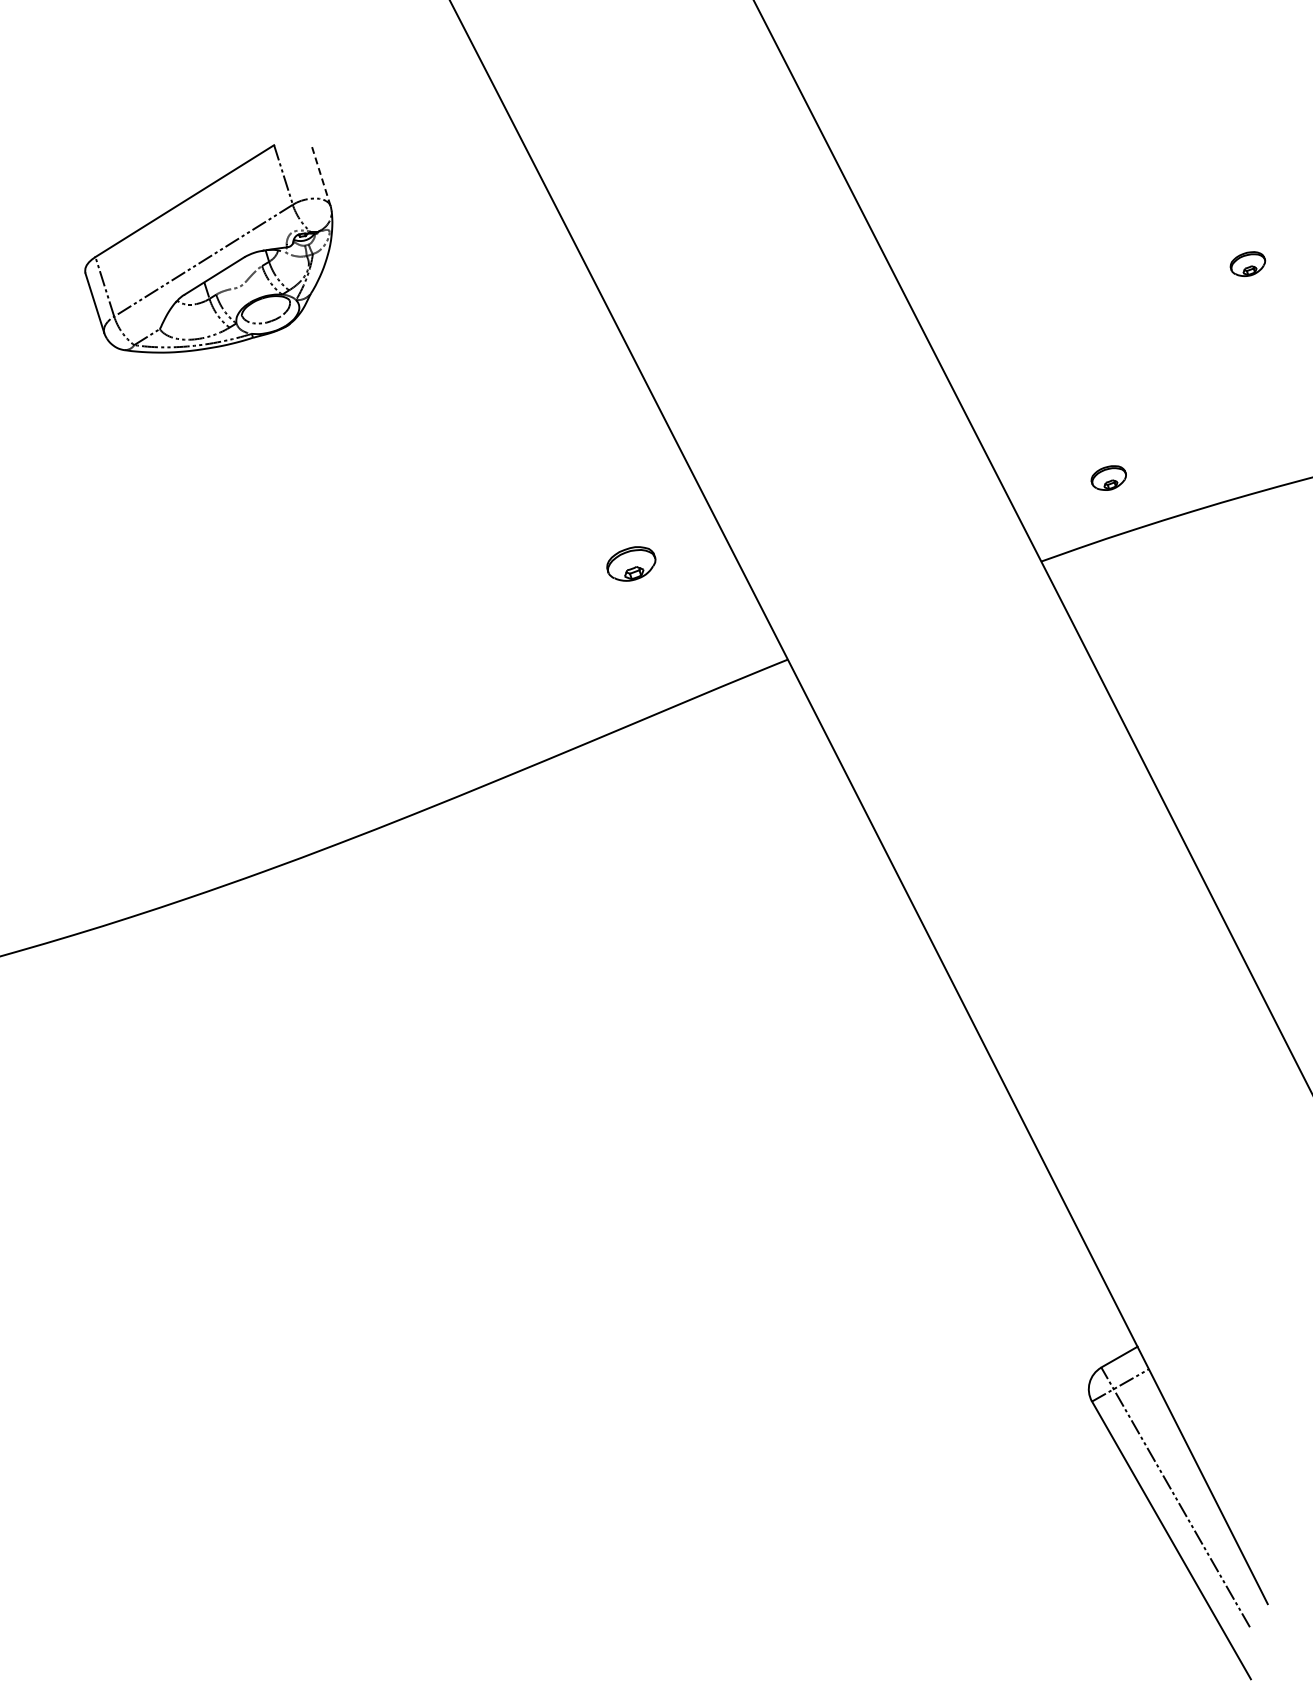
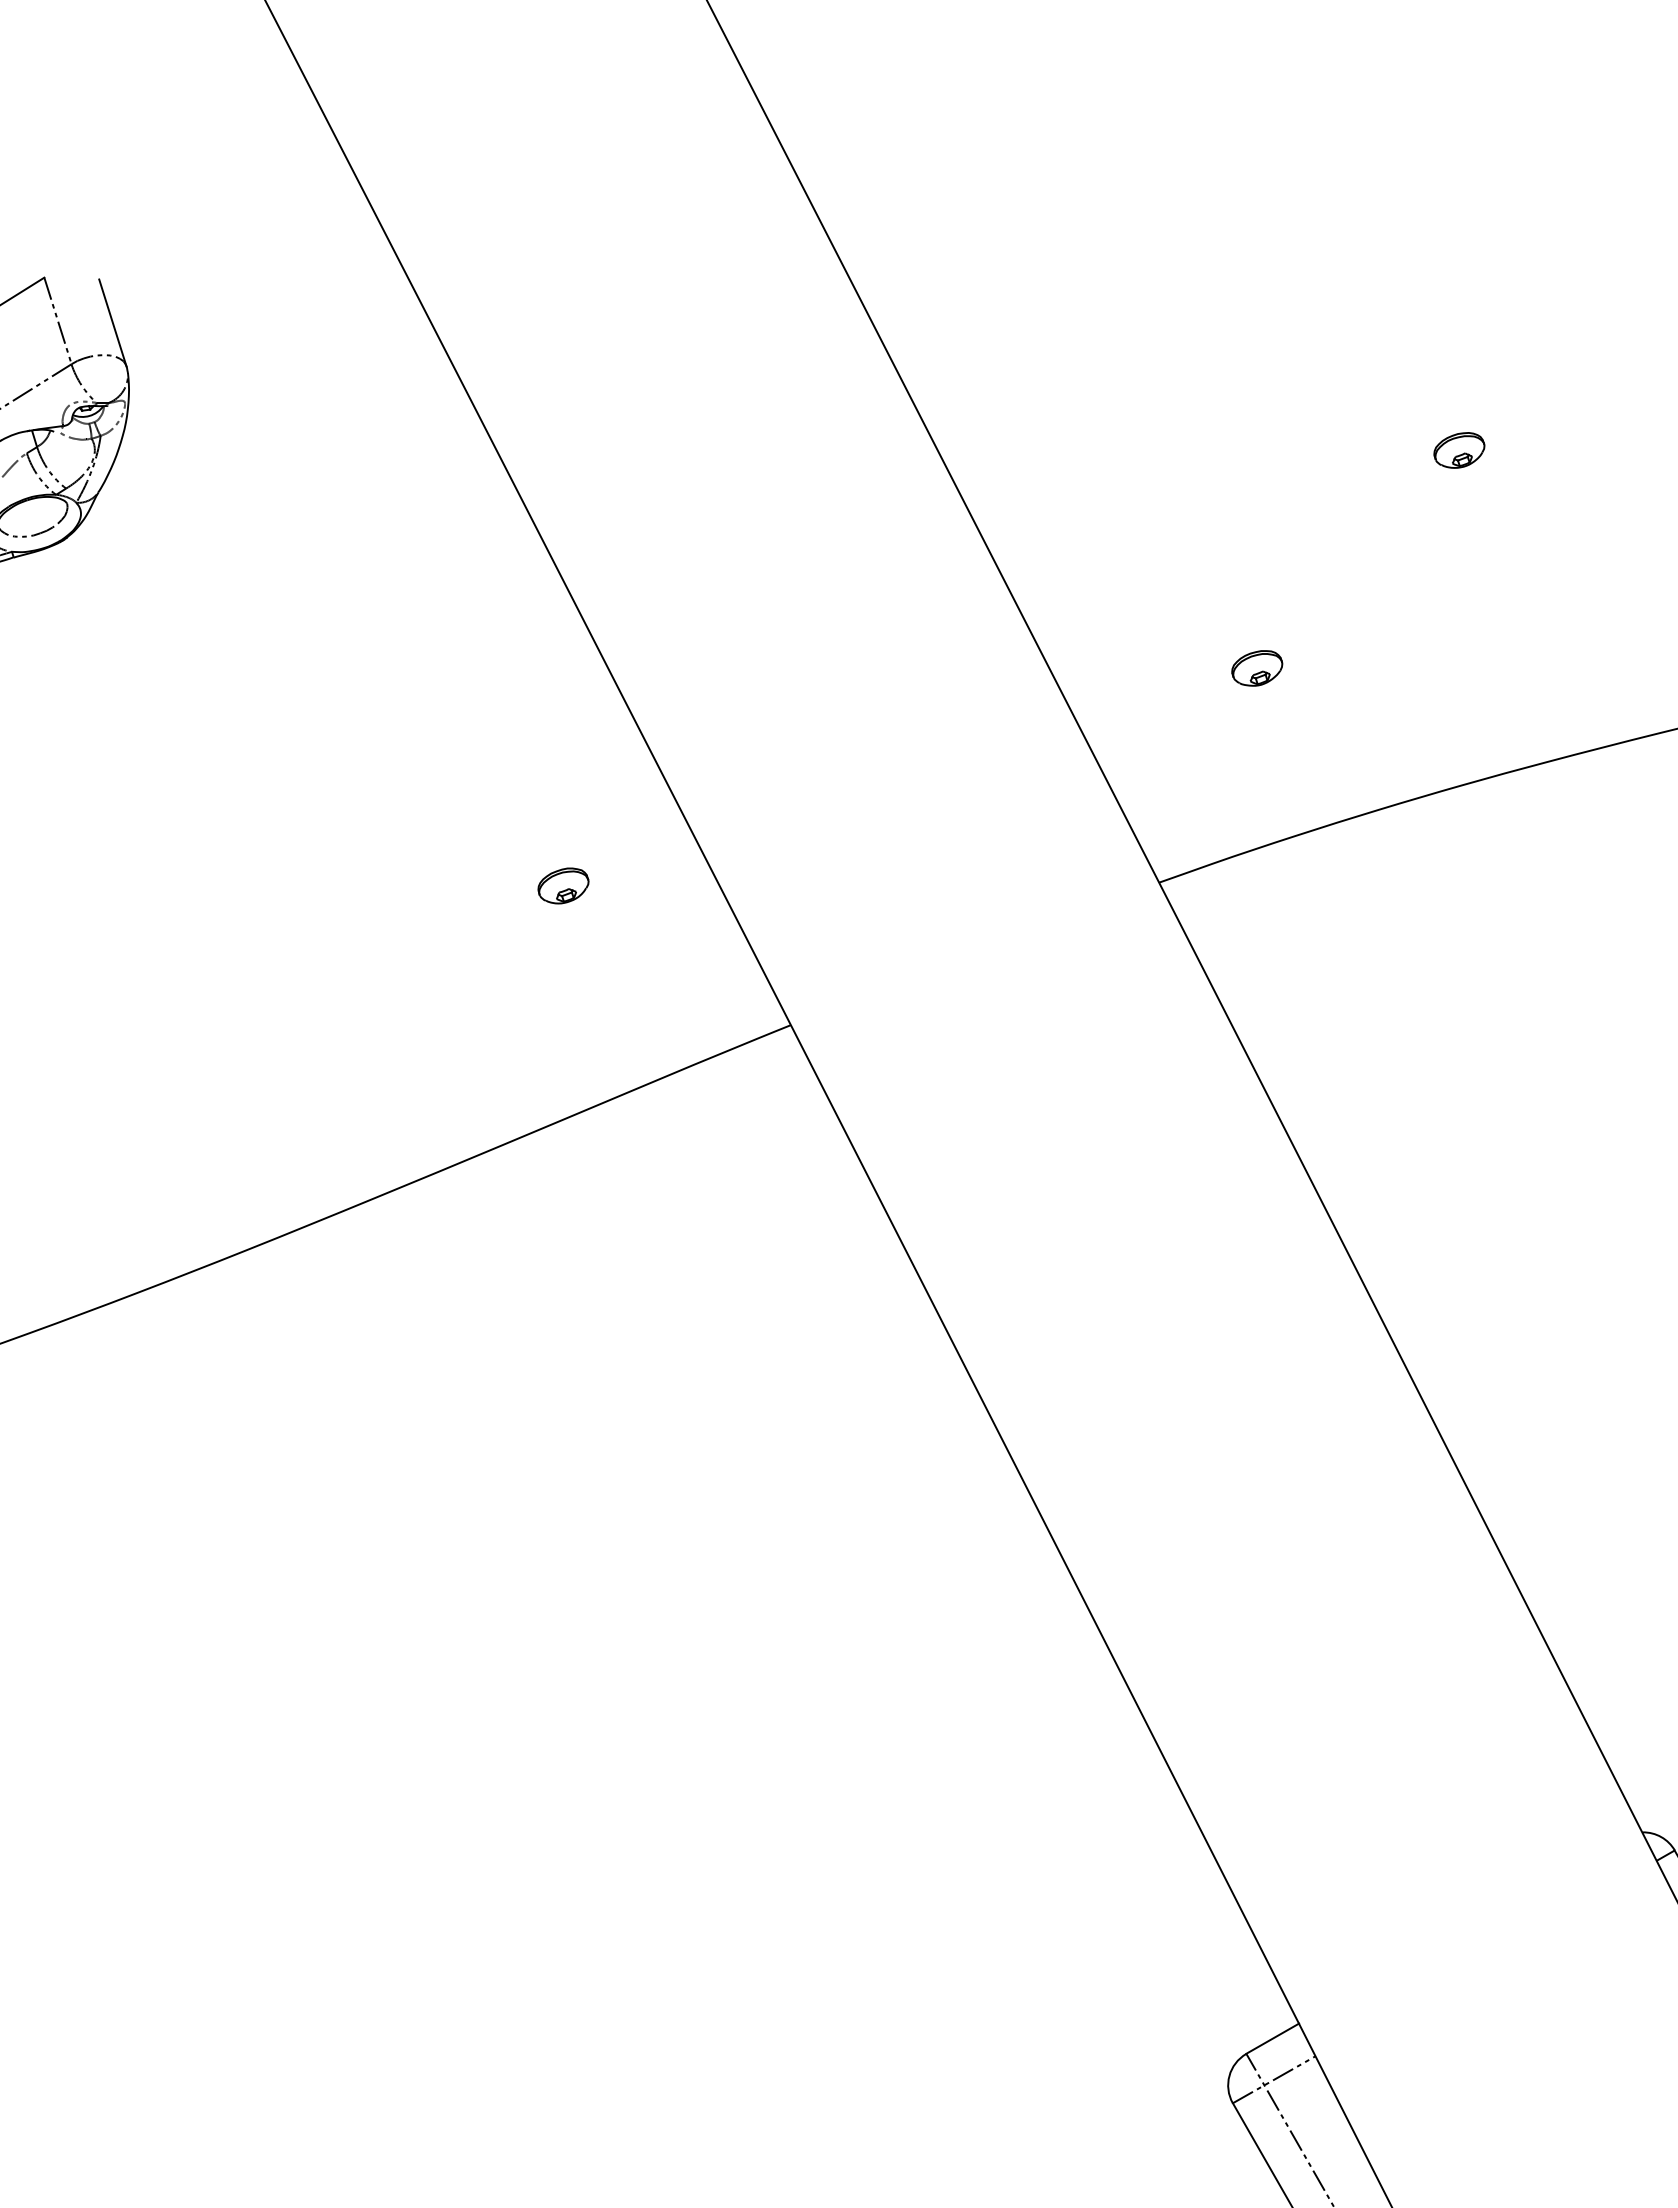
line: (321, 175) -> (113, 321), dashed -> solid
part: (1108, 477) -> (1256, 667), moved
part: (631, 563) -> (563, 885), size x0.71

